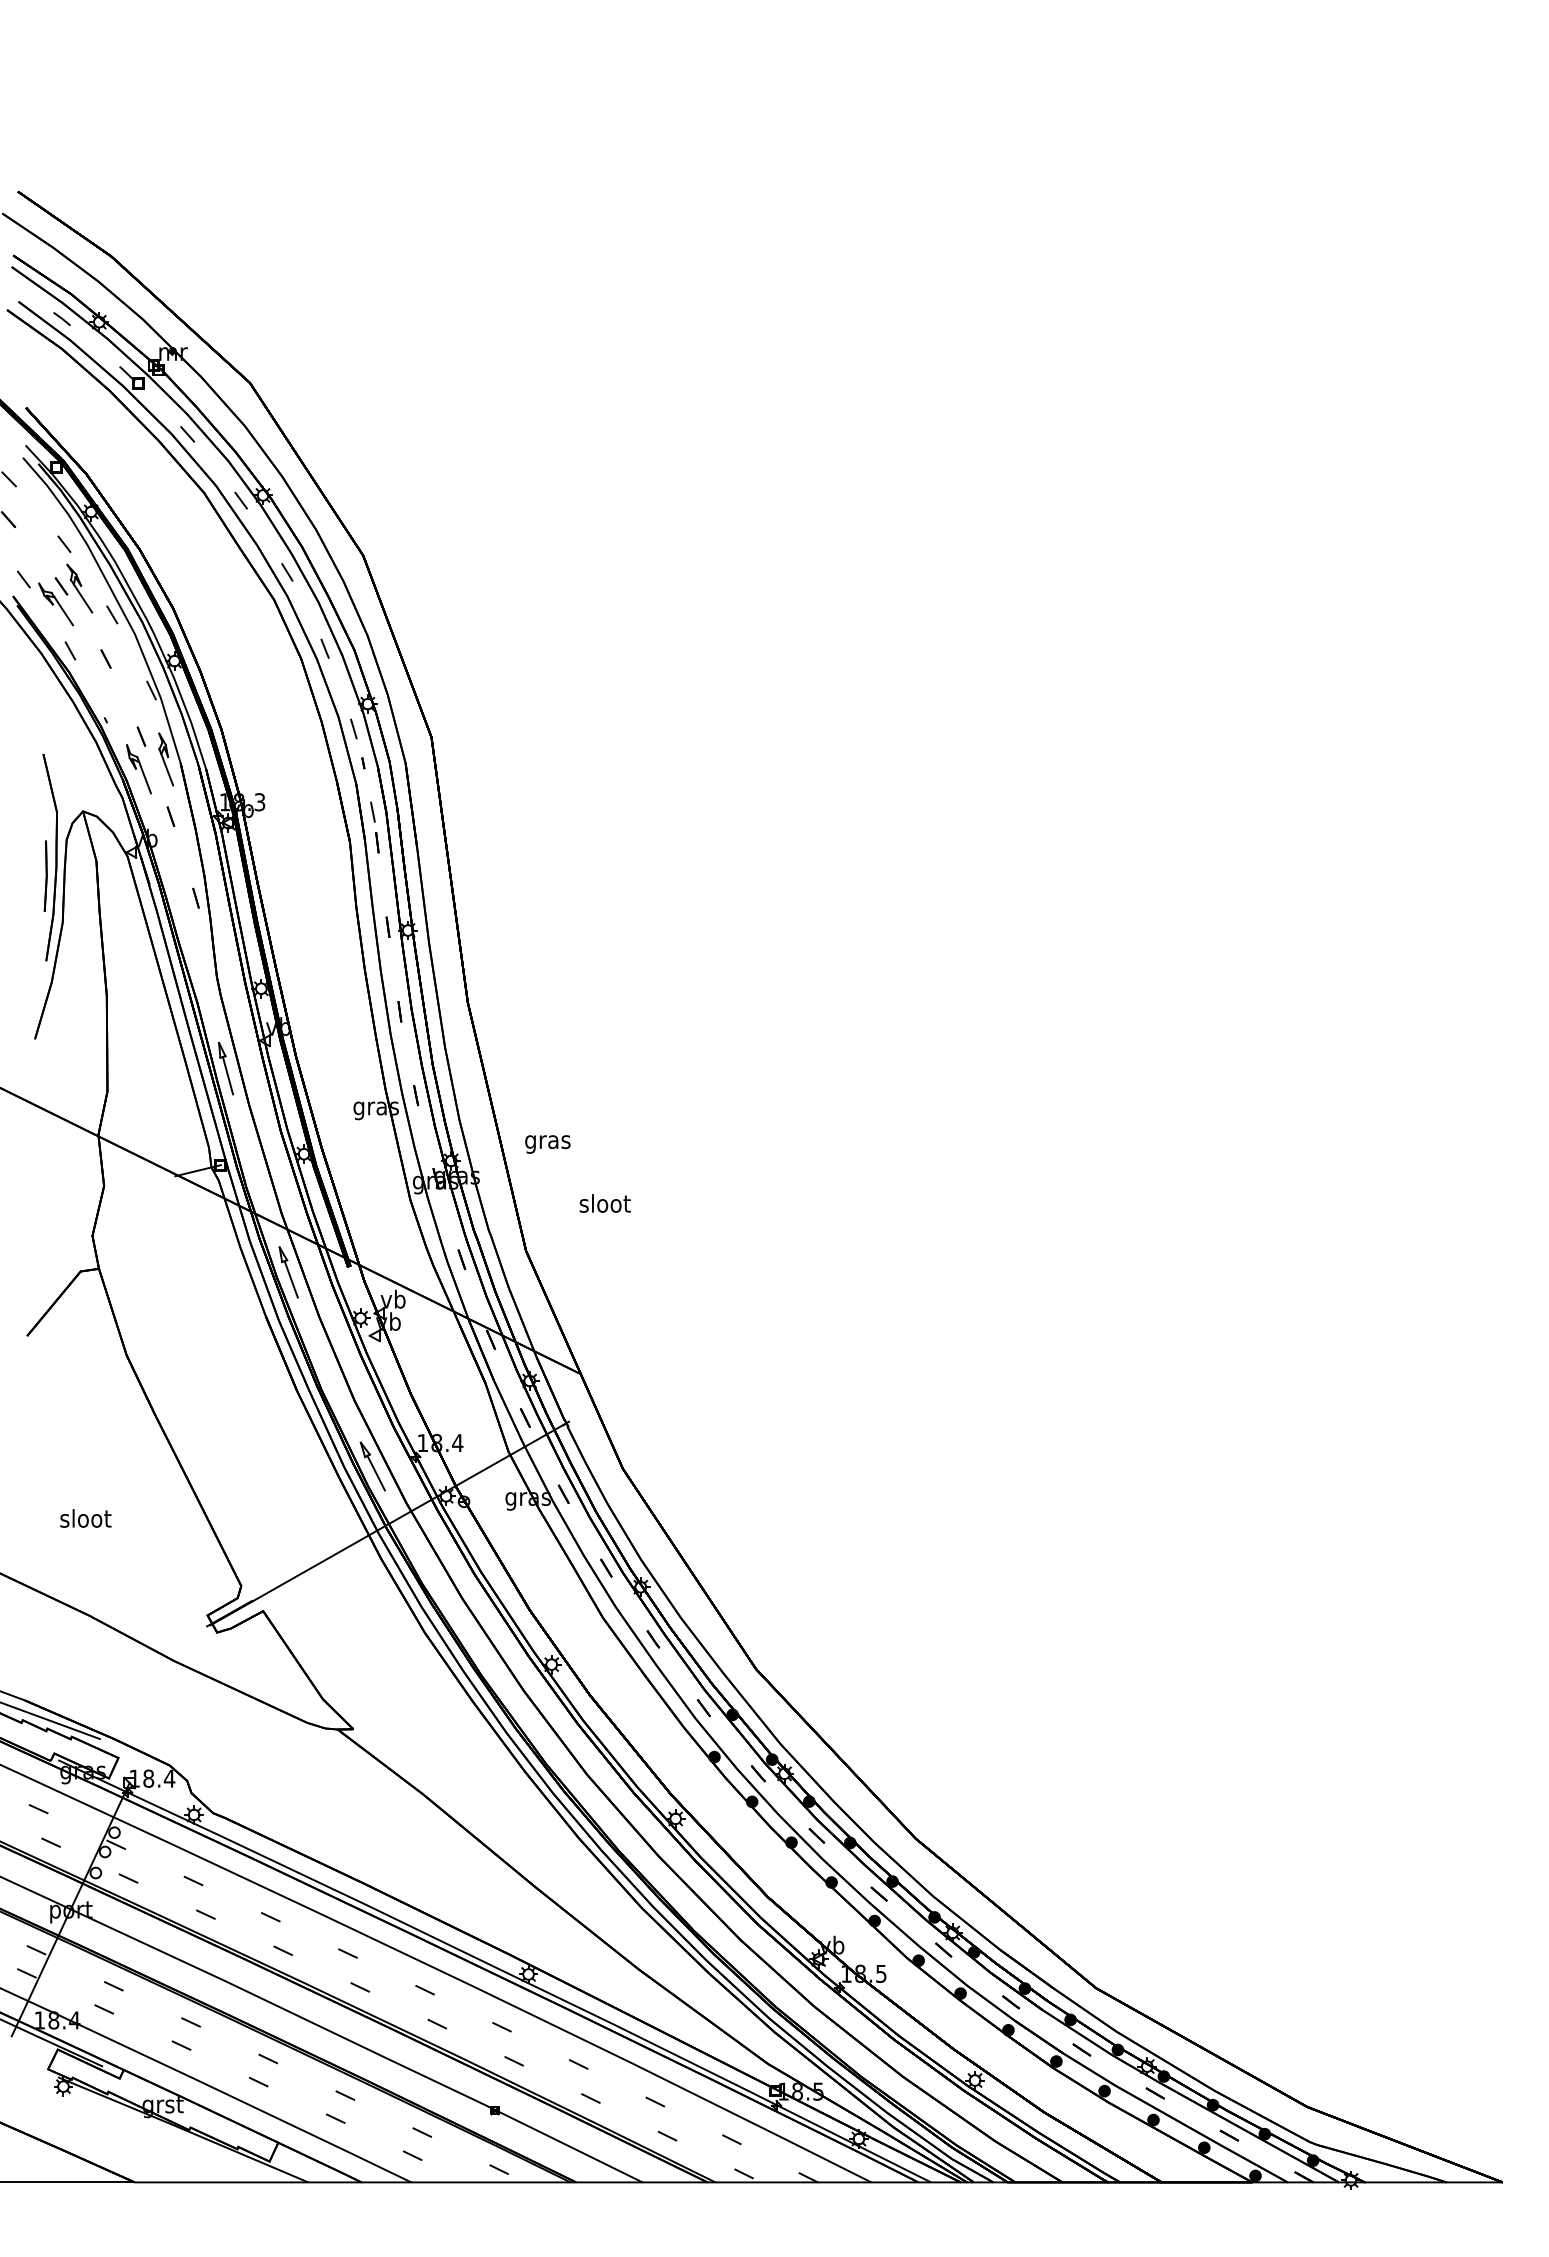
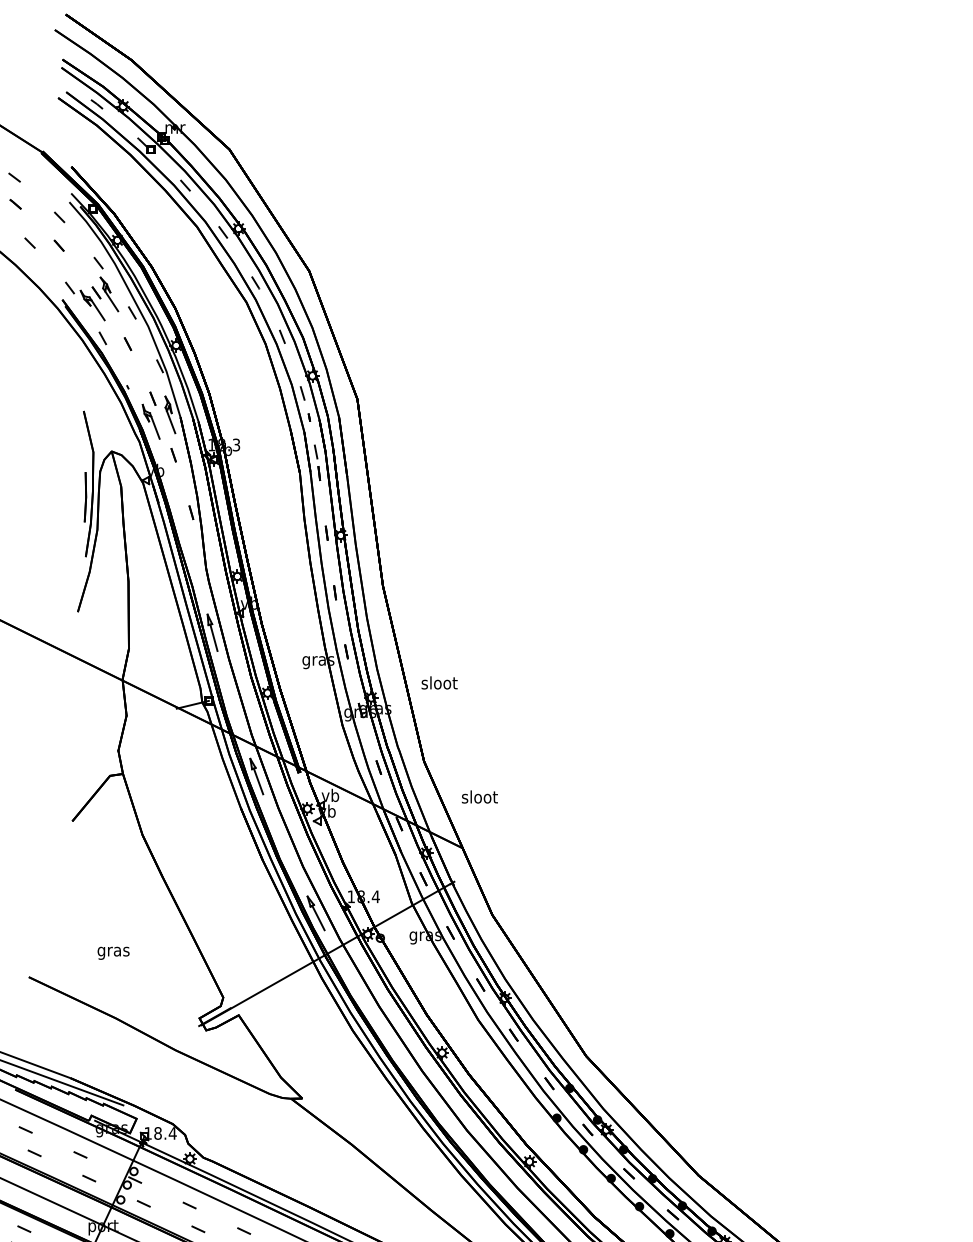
text: (547, 1141) -> (439, 684), gras -> sloot
text: (604, 1203) -> (479, 797), moved
text: (85, 1520) -> (113, 951), sloot -> gras

